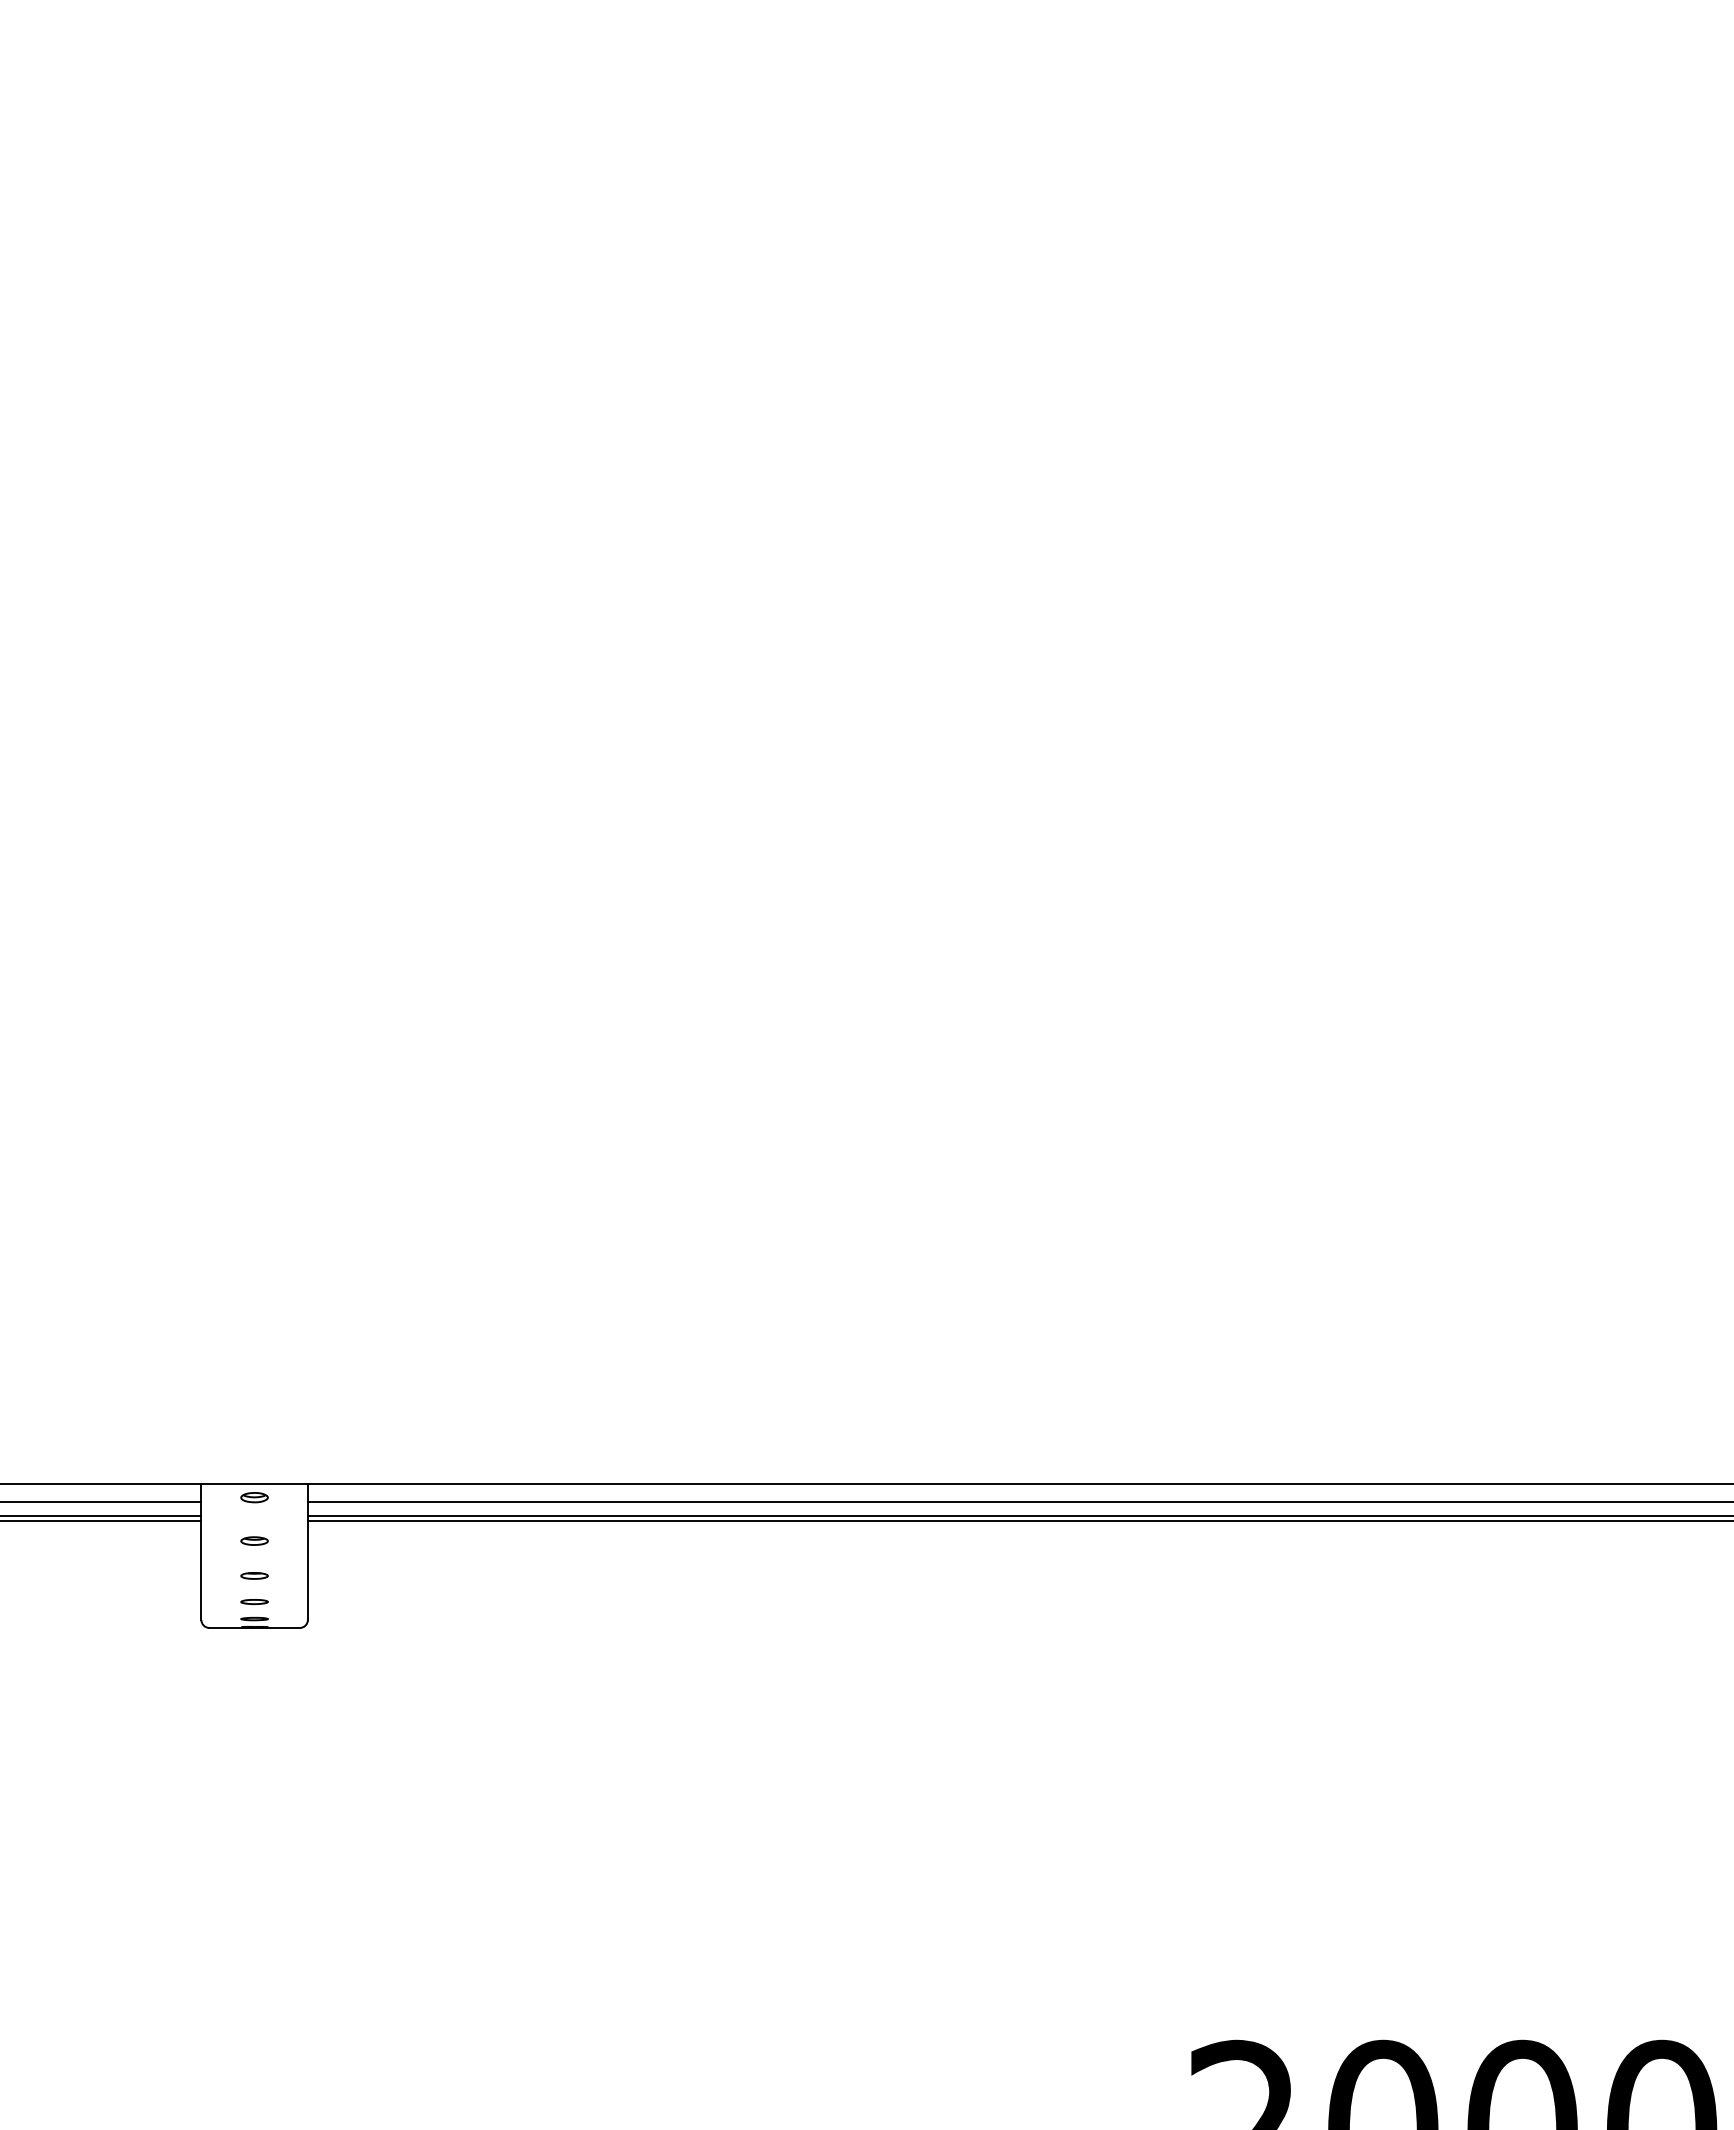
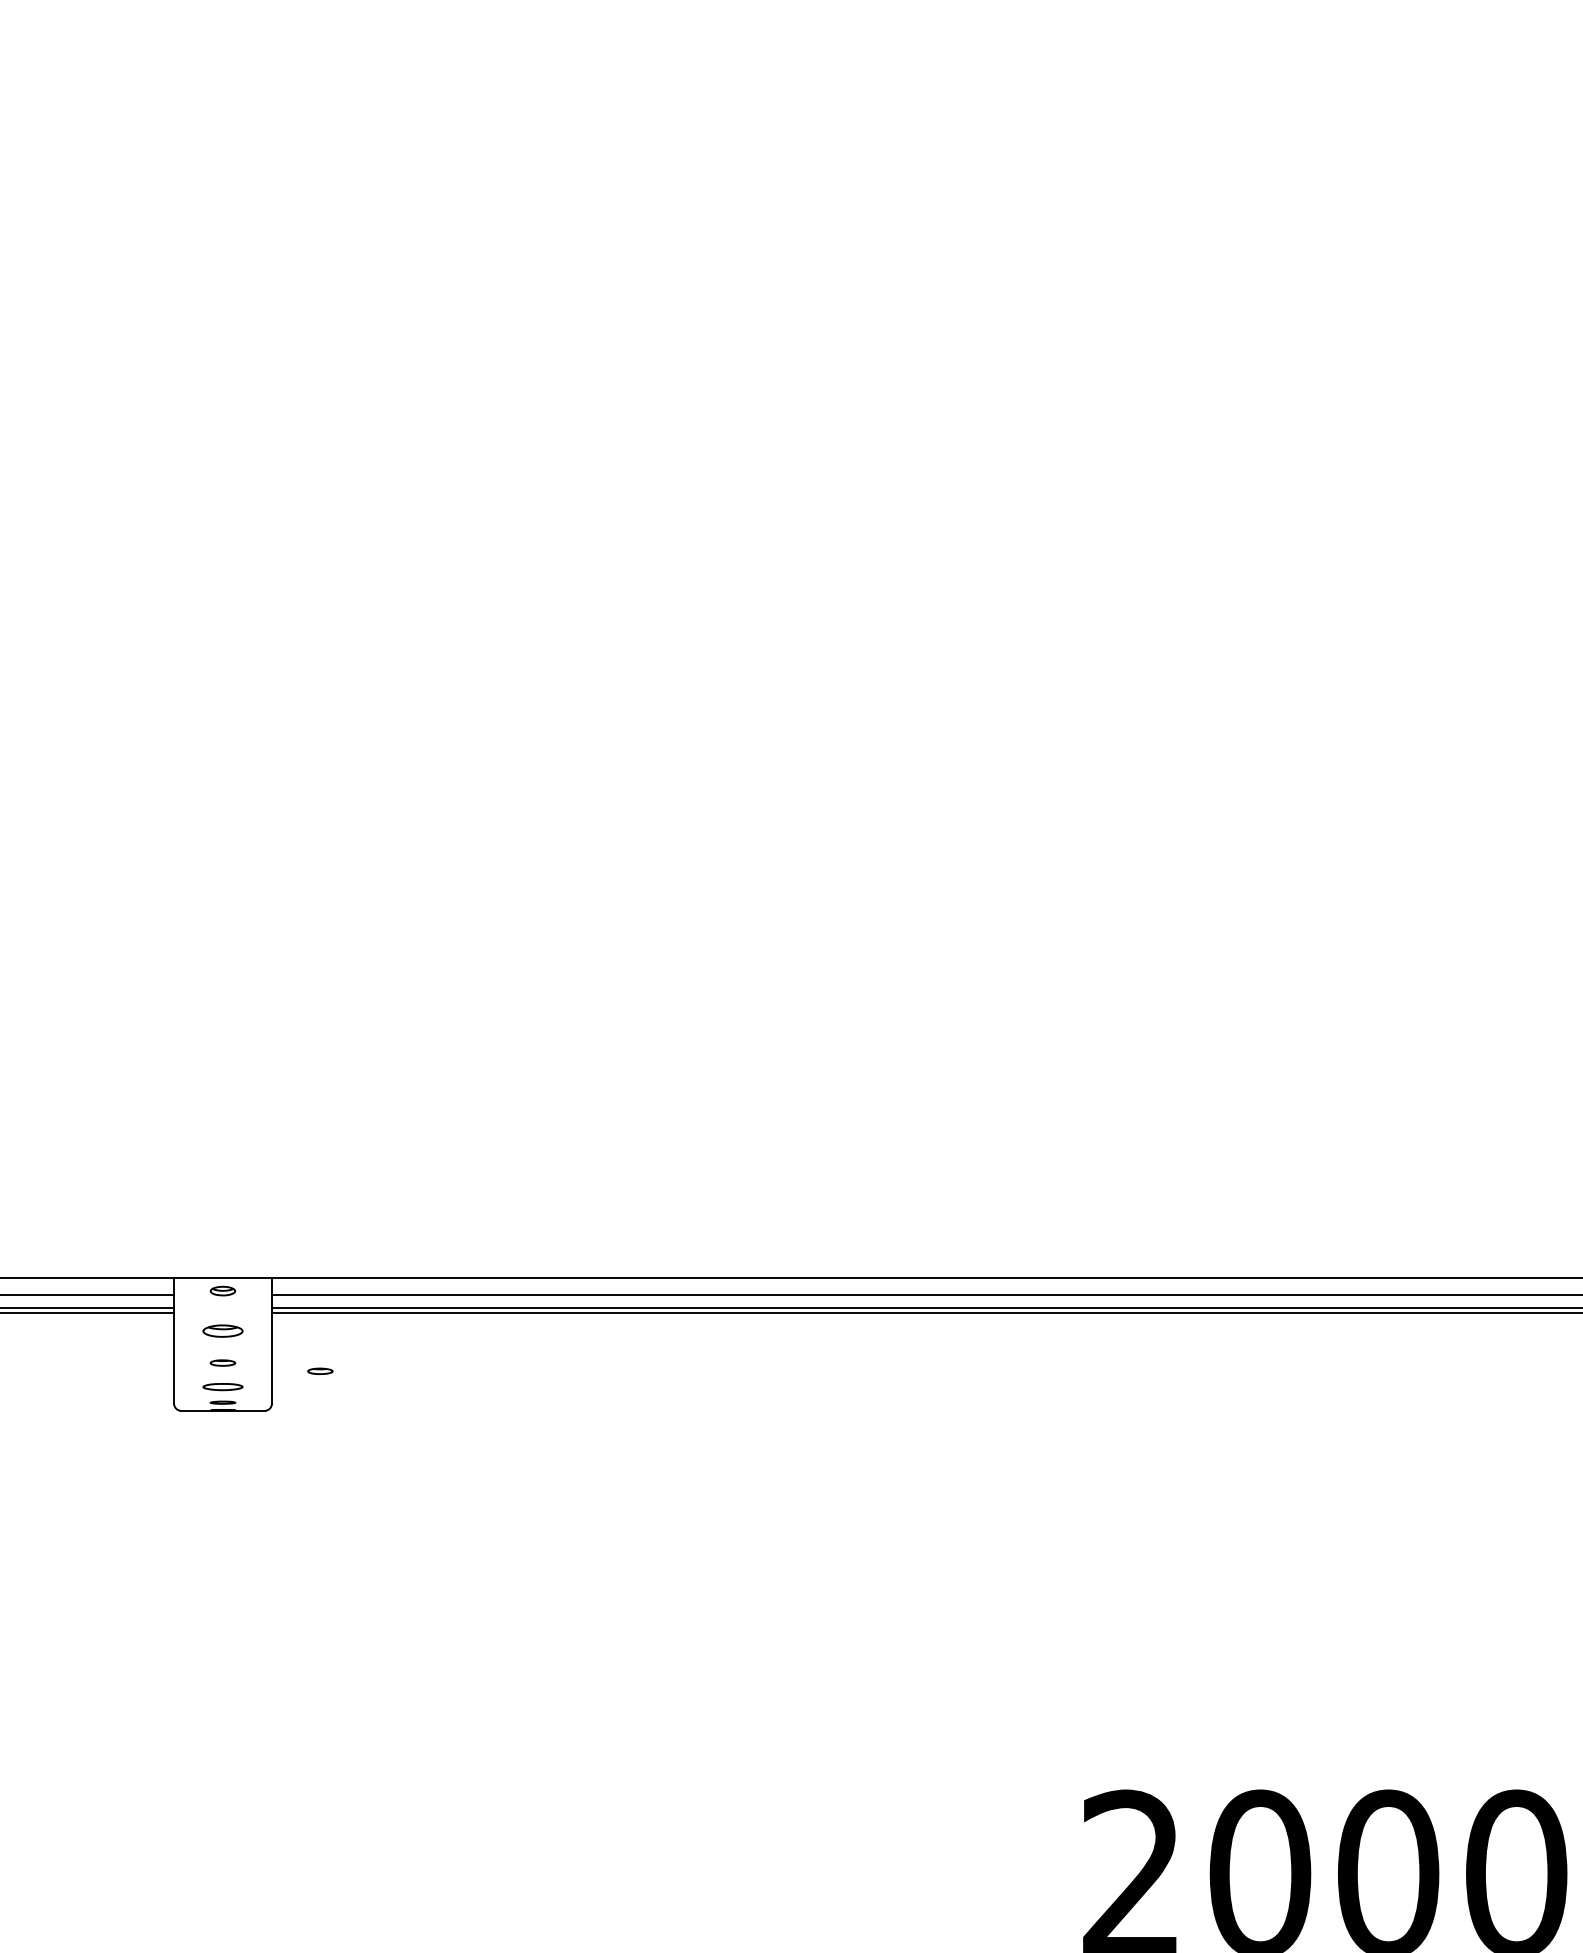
part: (254, 1540) -> (222, 1330), size x1.6
part: (360, 1584) -> (320, 1370), added
part: (254, 1601) -> (222, 1386), size x1.6

